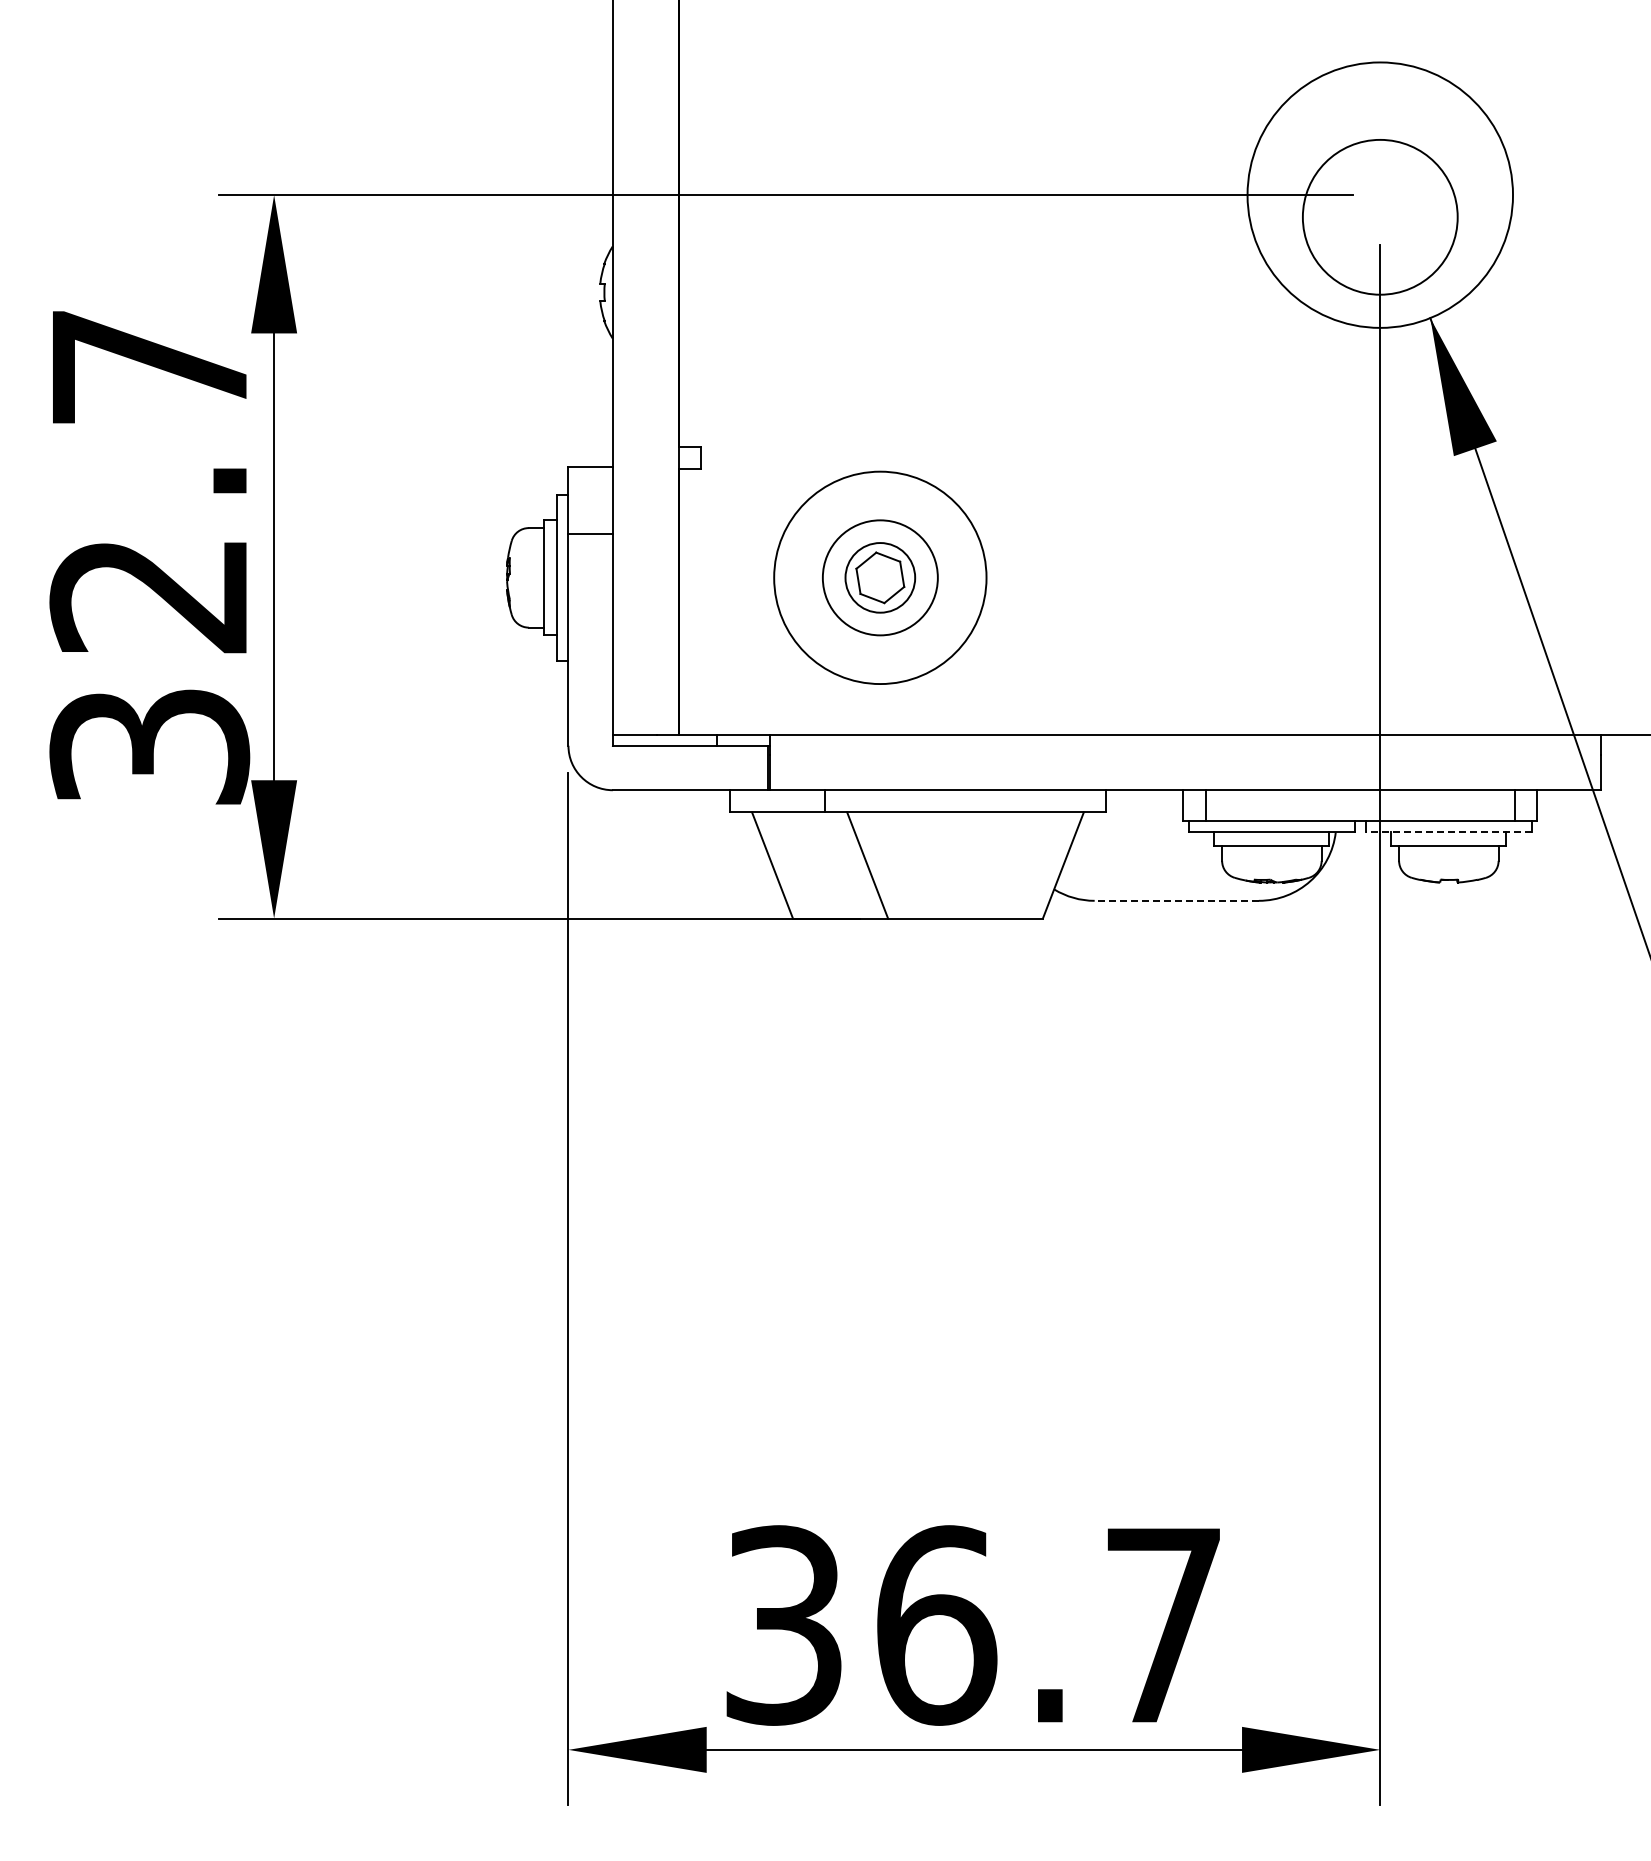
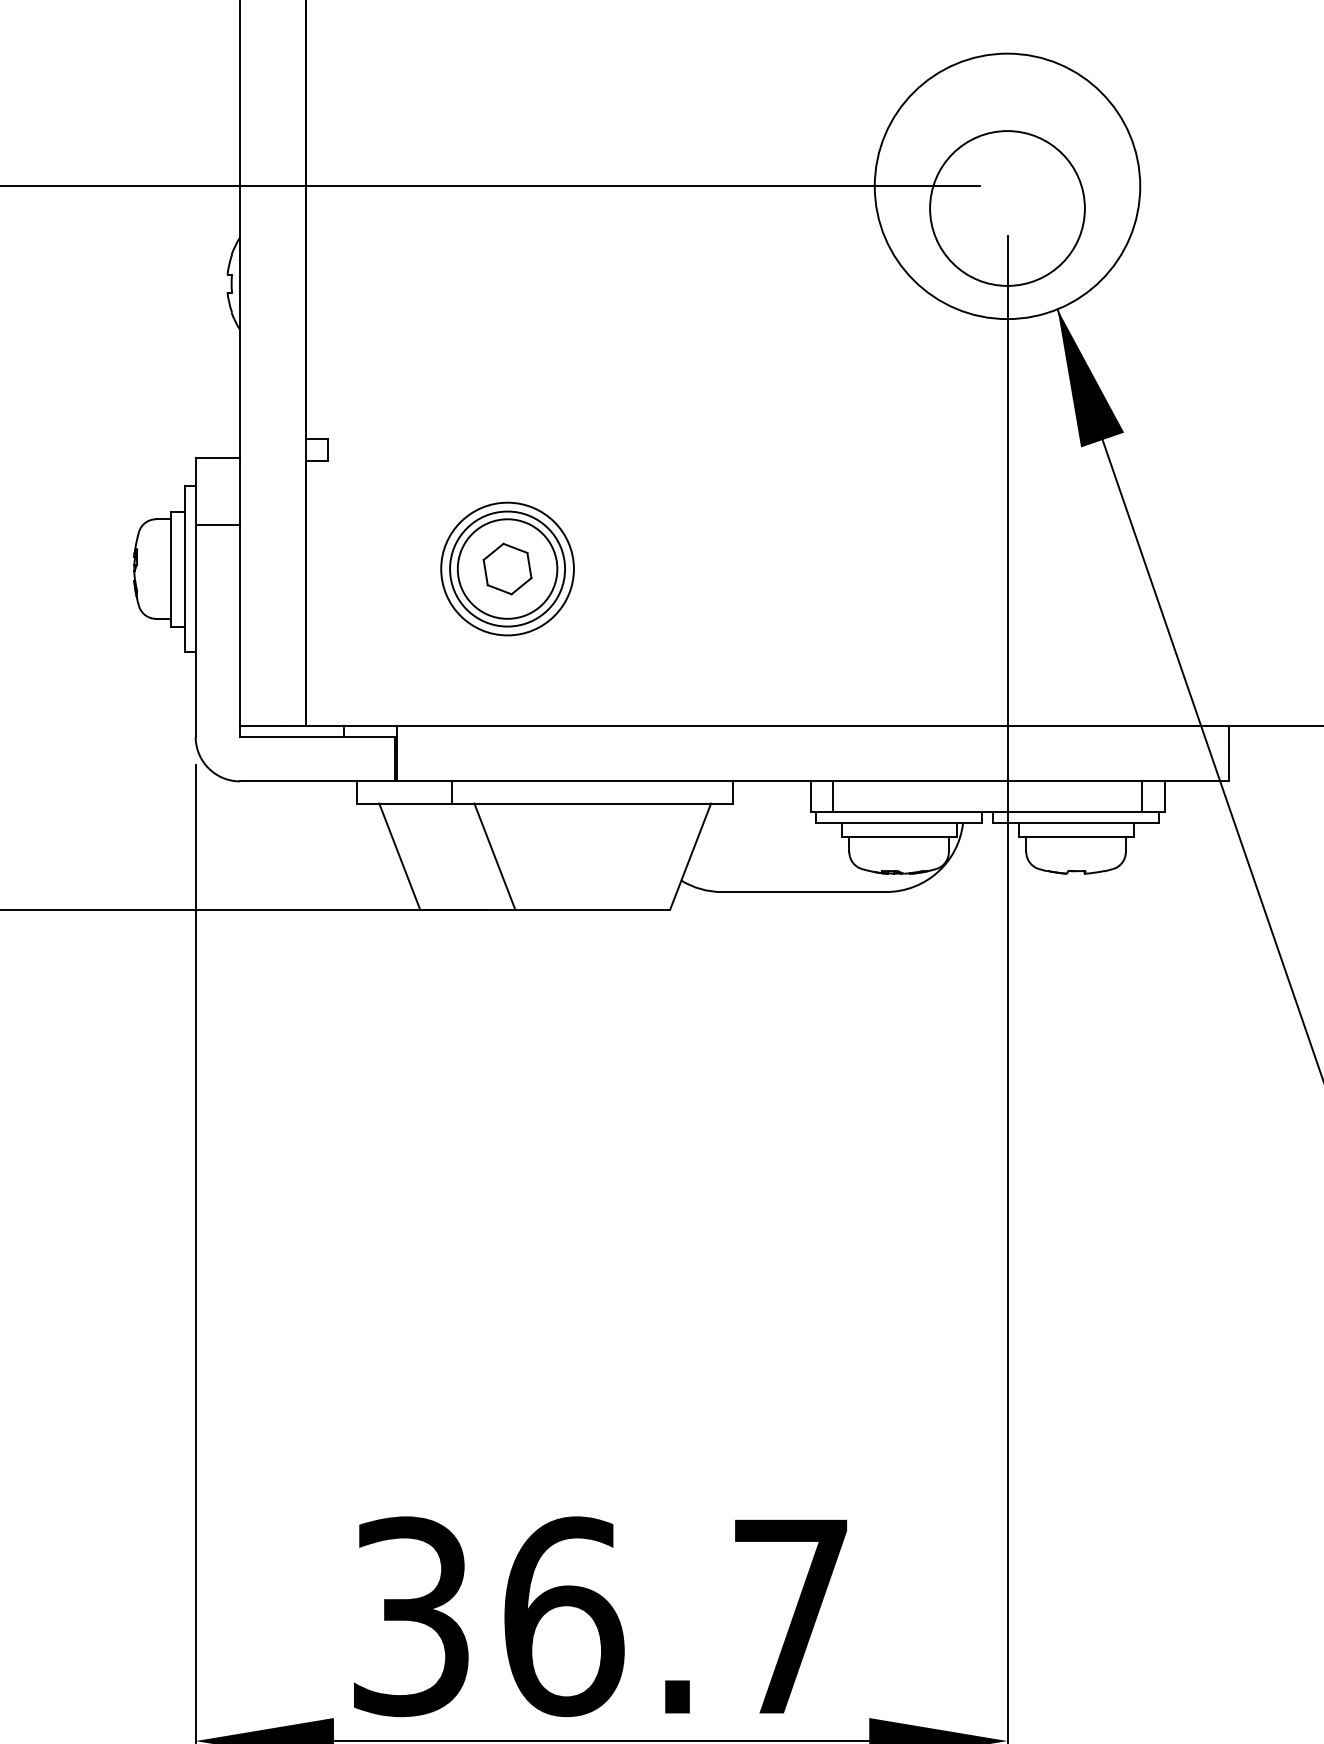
circle: (879, 577) -> (506, 568), size x0.62
circle: (880, 577) -> (507, 568), size x1.43
line: (1448, 832) -> (1075, 823), dashed -> solid
line: (1176, 900) -> (803, 891), dashed -> solid

